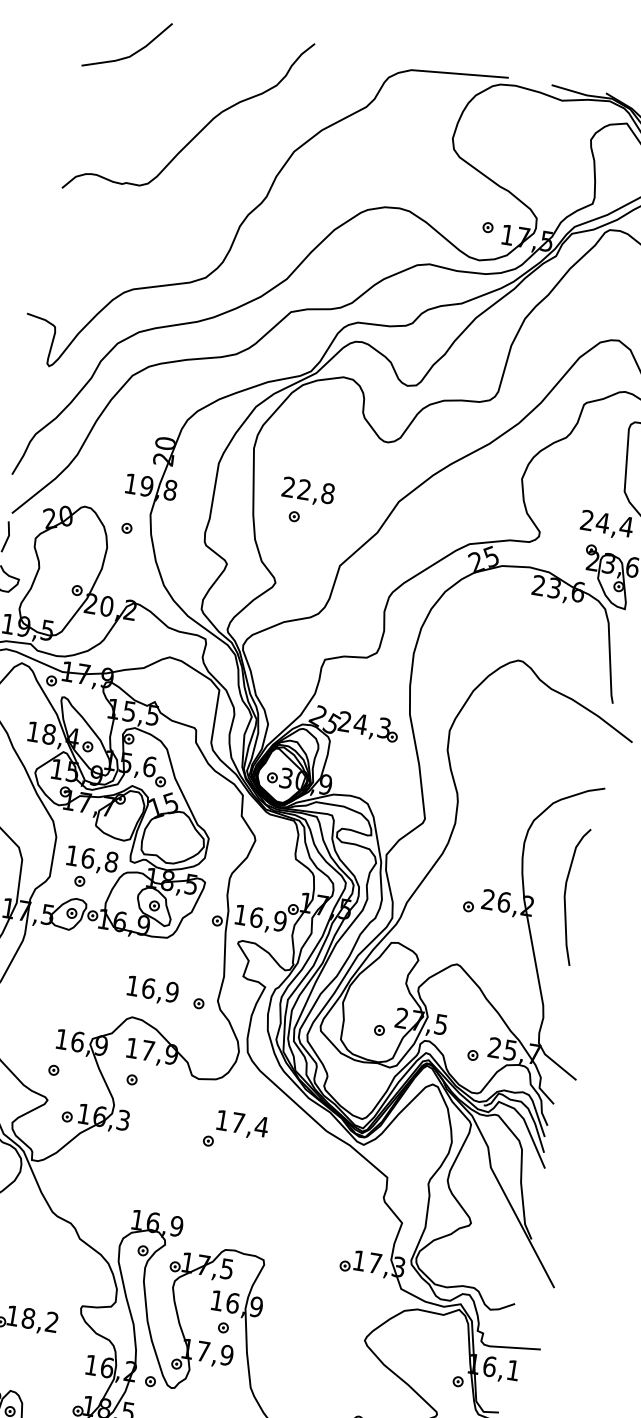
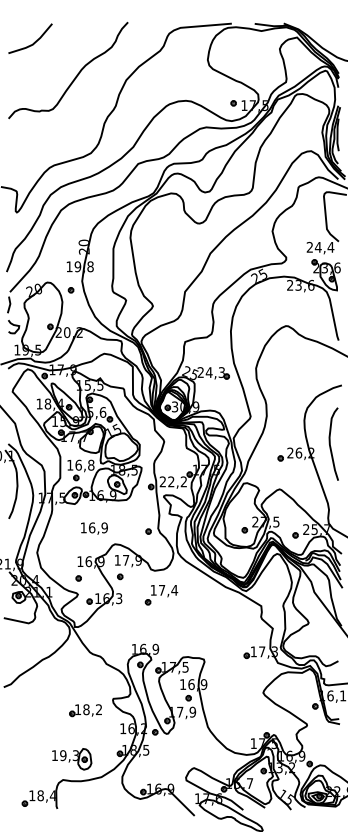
part: (306, 502) -> (162, 261), removed
text: (260, 917) -> (173, 481), 16,9 -> 22,2
text: (152, 990) -> (94, 528), moved
part: (235, 1132) -> (161, 595), moved

